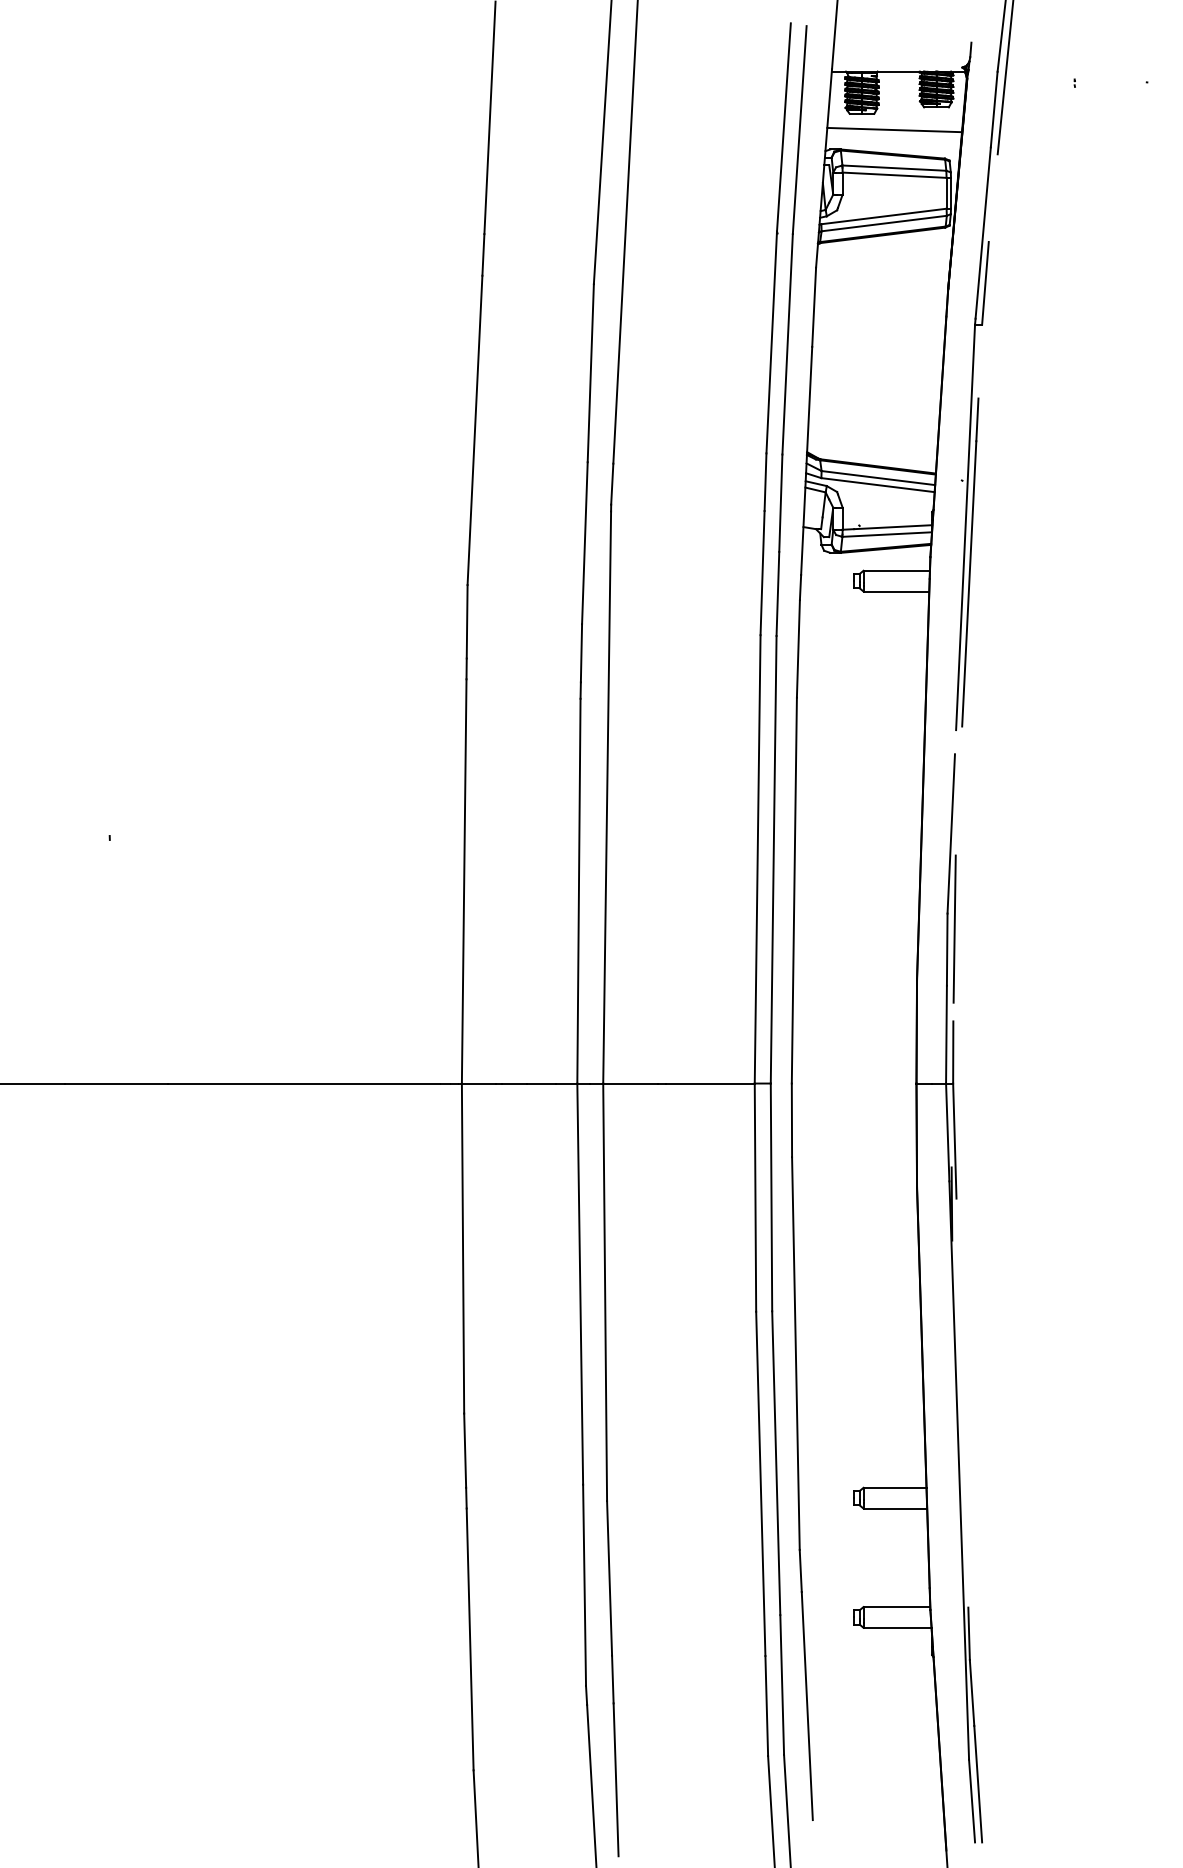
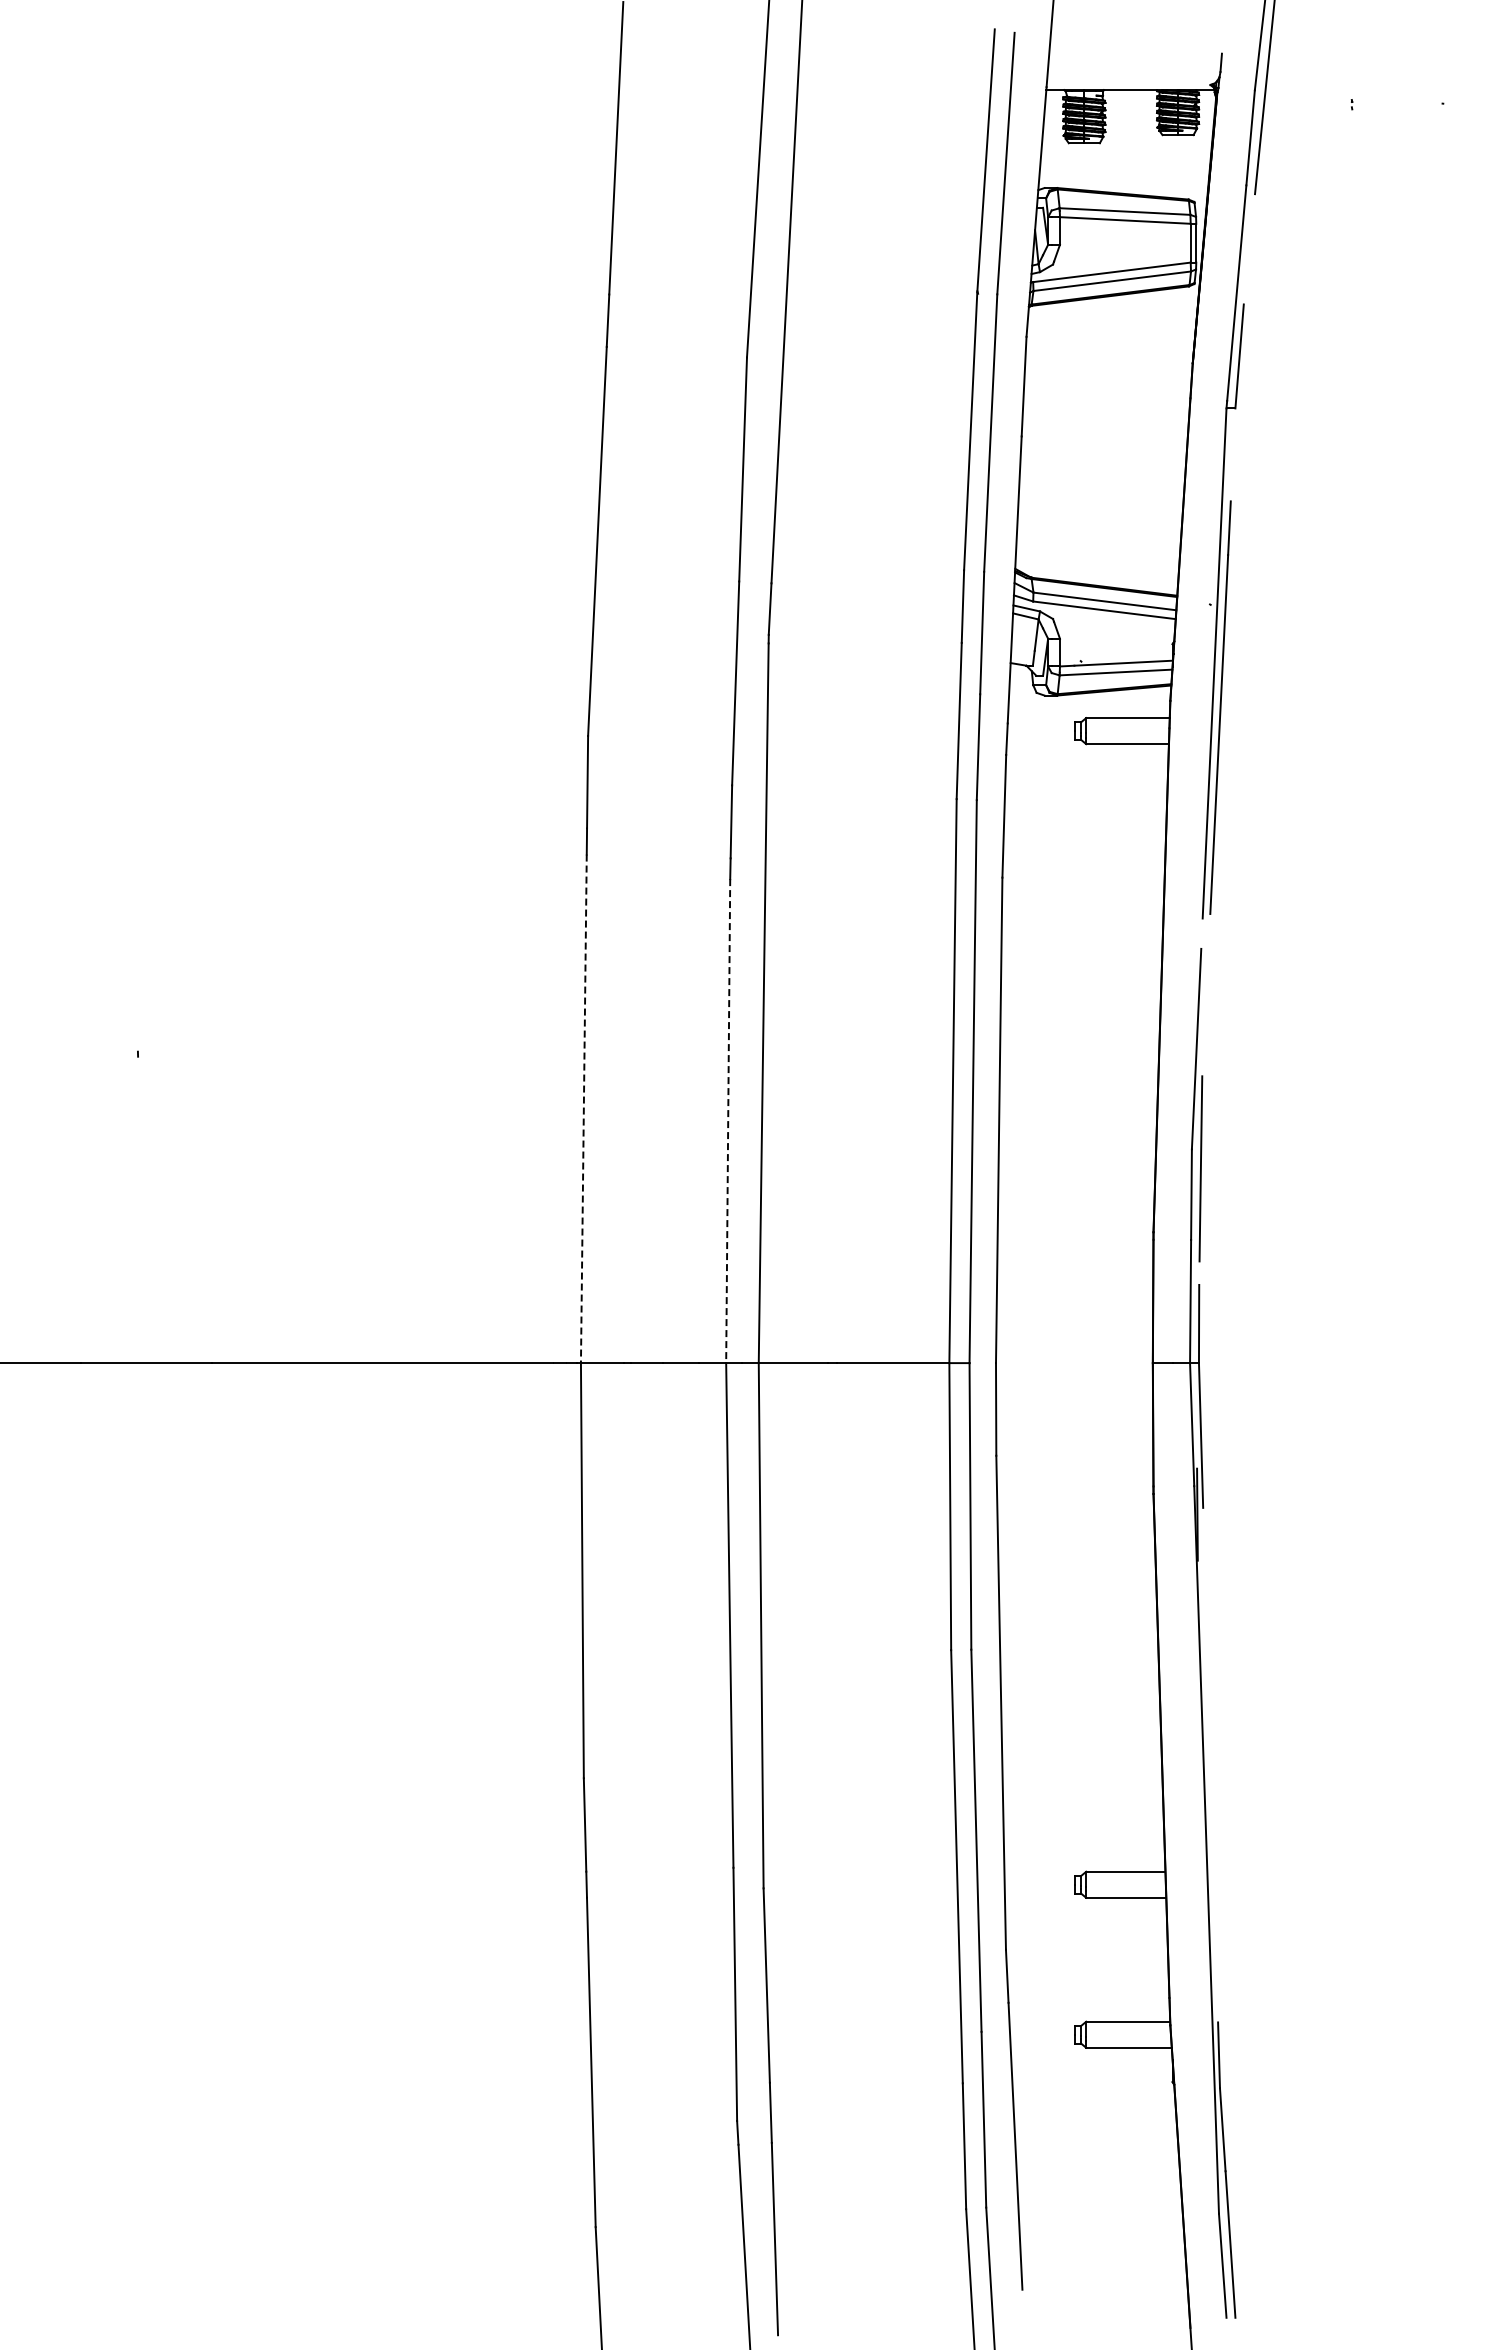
line: (894, 129) -> (1125, 163), removed
line: (463, 881) -> (583, 1109), solid -> dashed
line: (579, 891) -> (728, 1121), solid -> dashed

